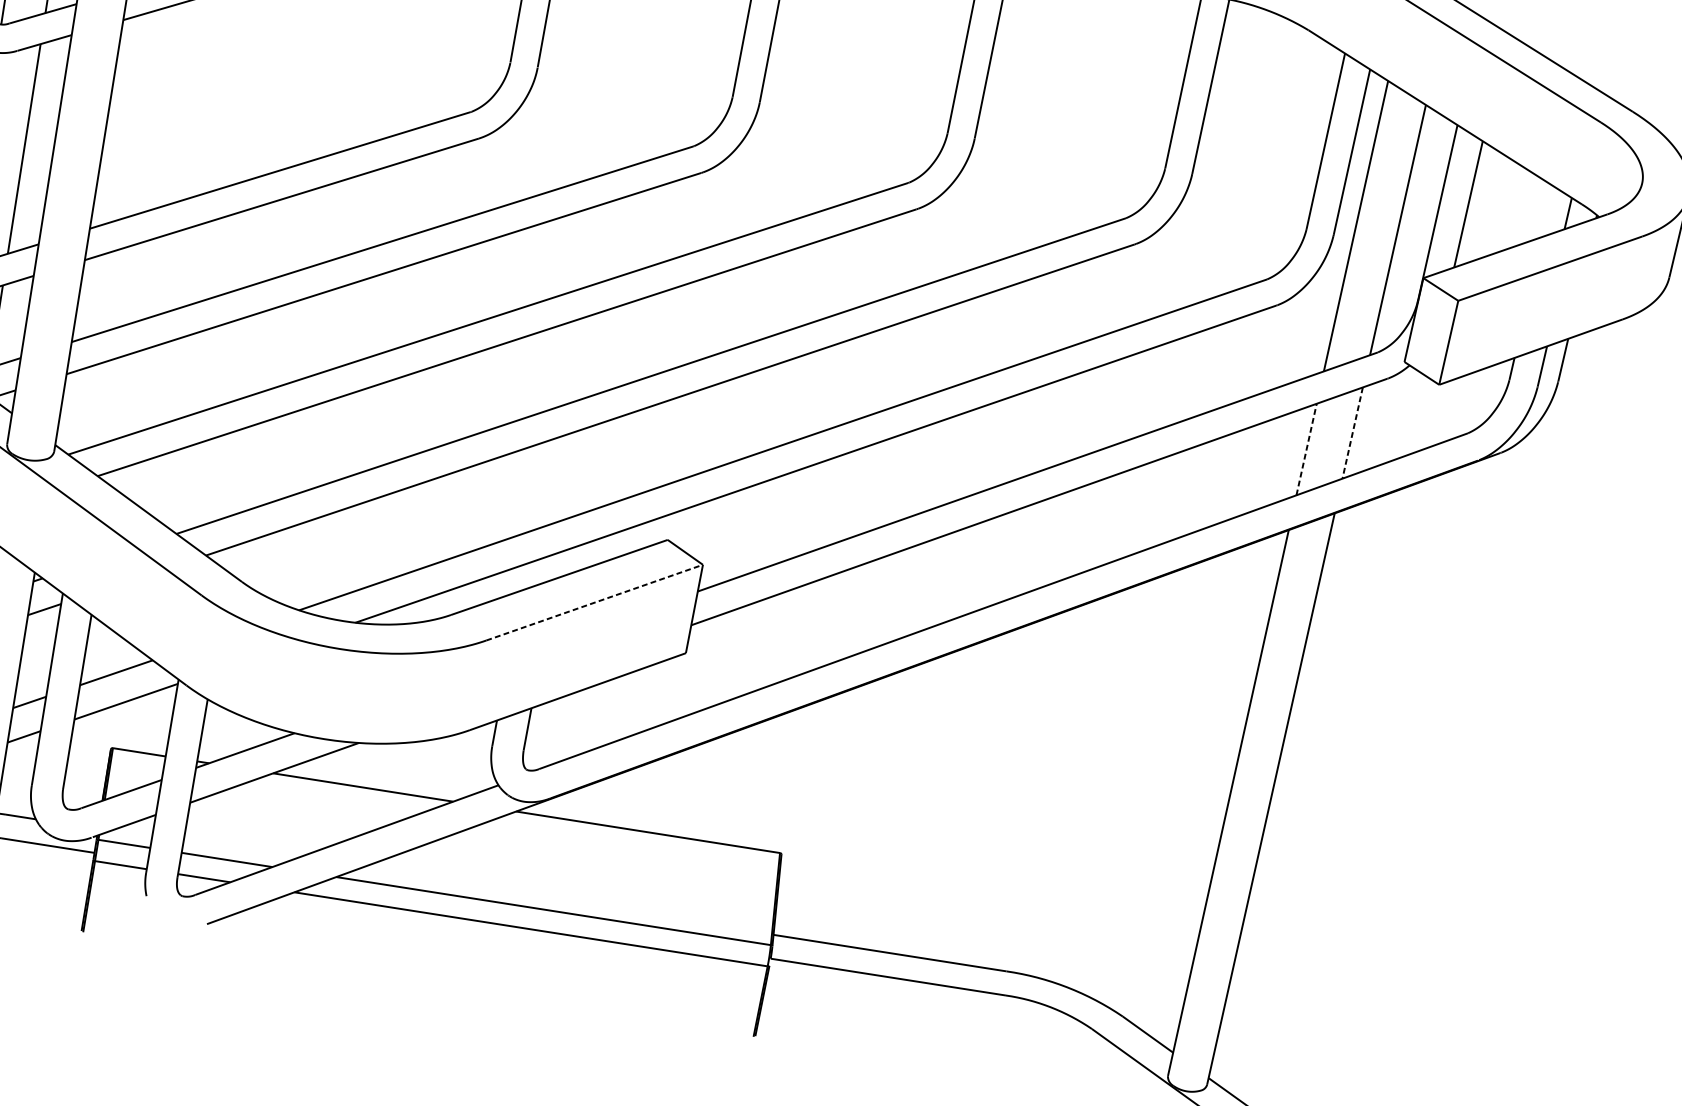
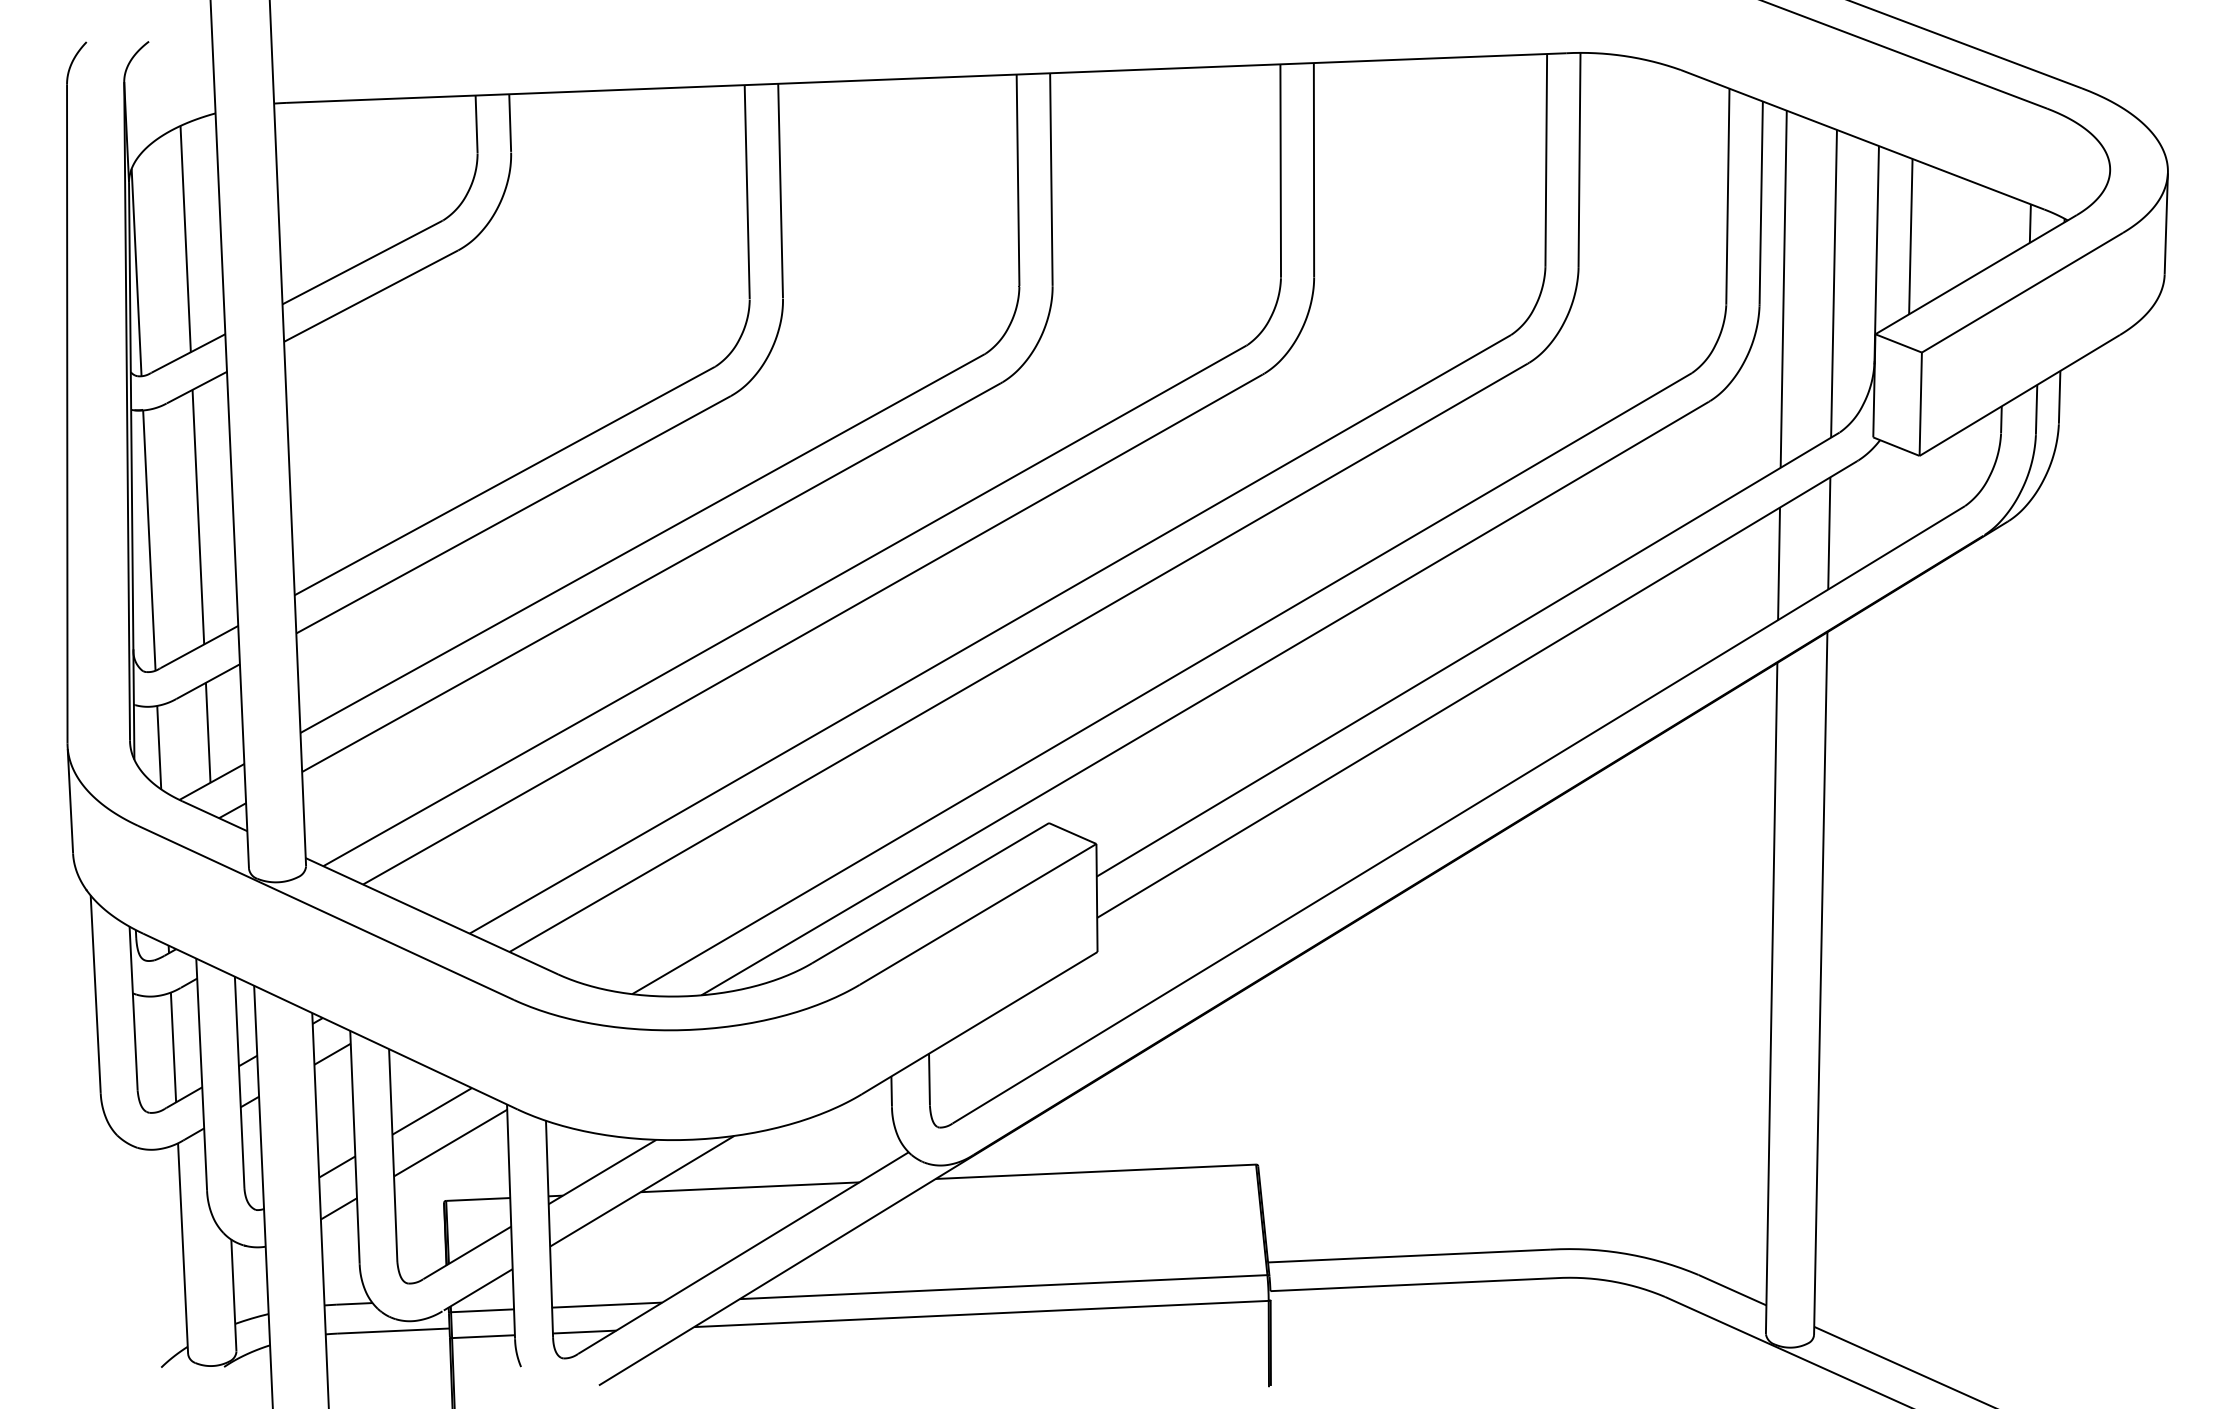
line: (1352, 433) -> (1829, 533), dashed -> solid
line: (1307, 449) -> (1779, 563), dashed -> solid
line: (594, 602) -> (978, 914), dashed -> solid

